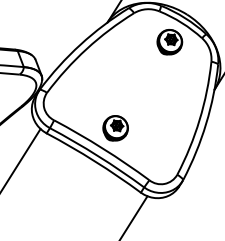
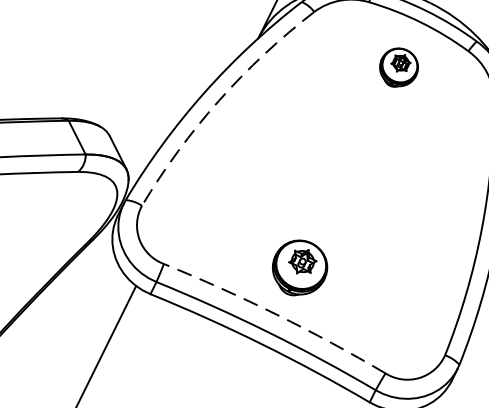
part: (169, 42) -> (398, 67), size x0.7
arc: (86, 48) -> (218, 99), solid -> dashed
arc: (102, 148) -> (275, 314), solid -> dashed

